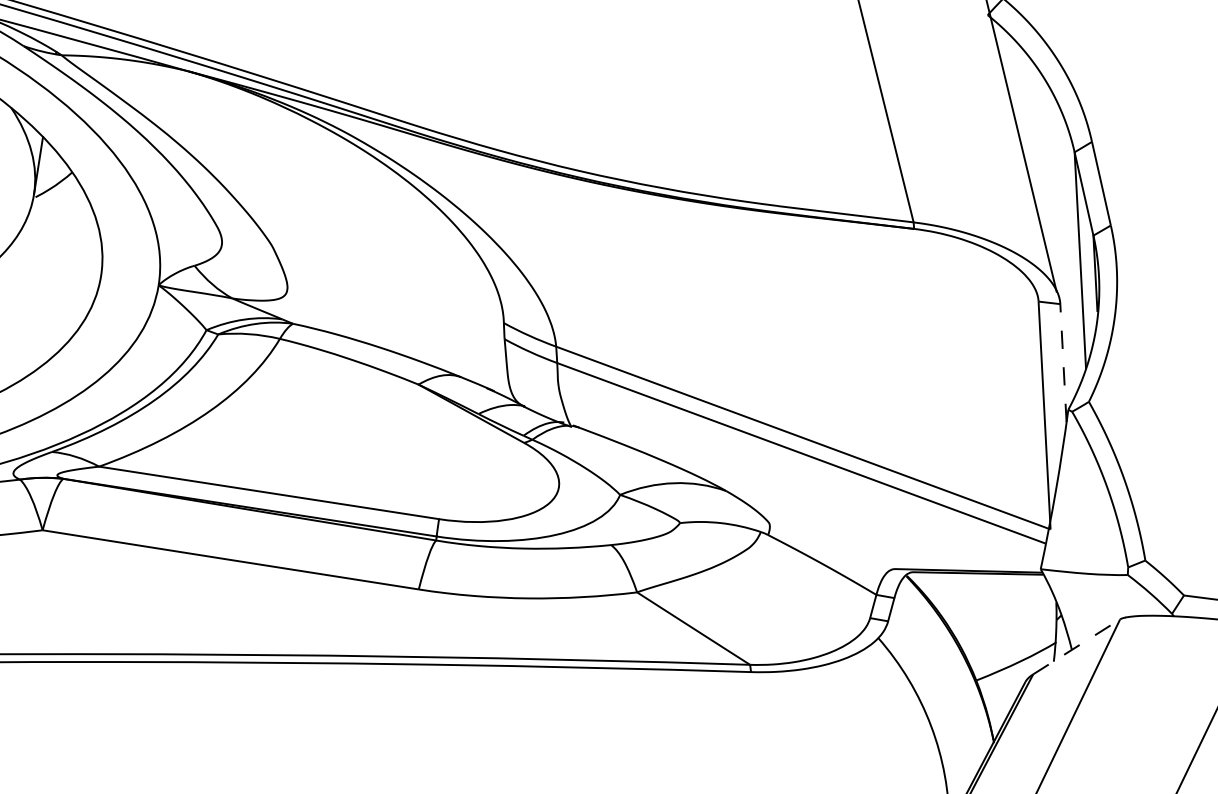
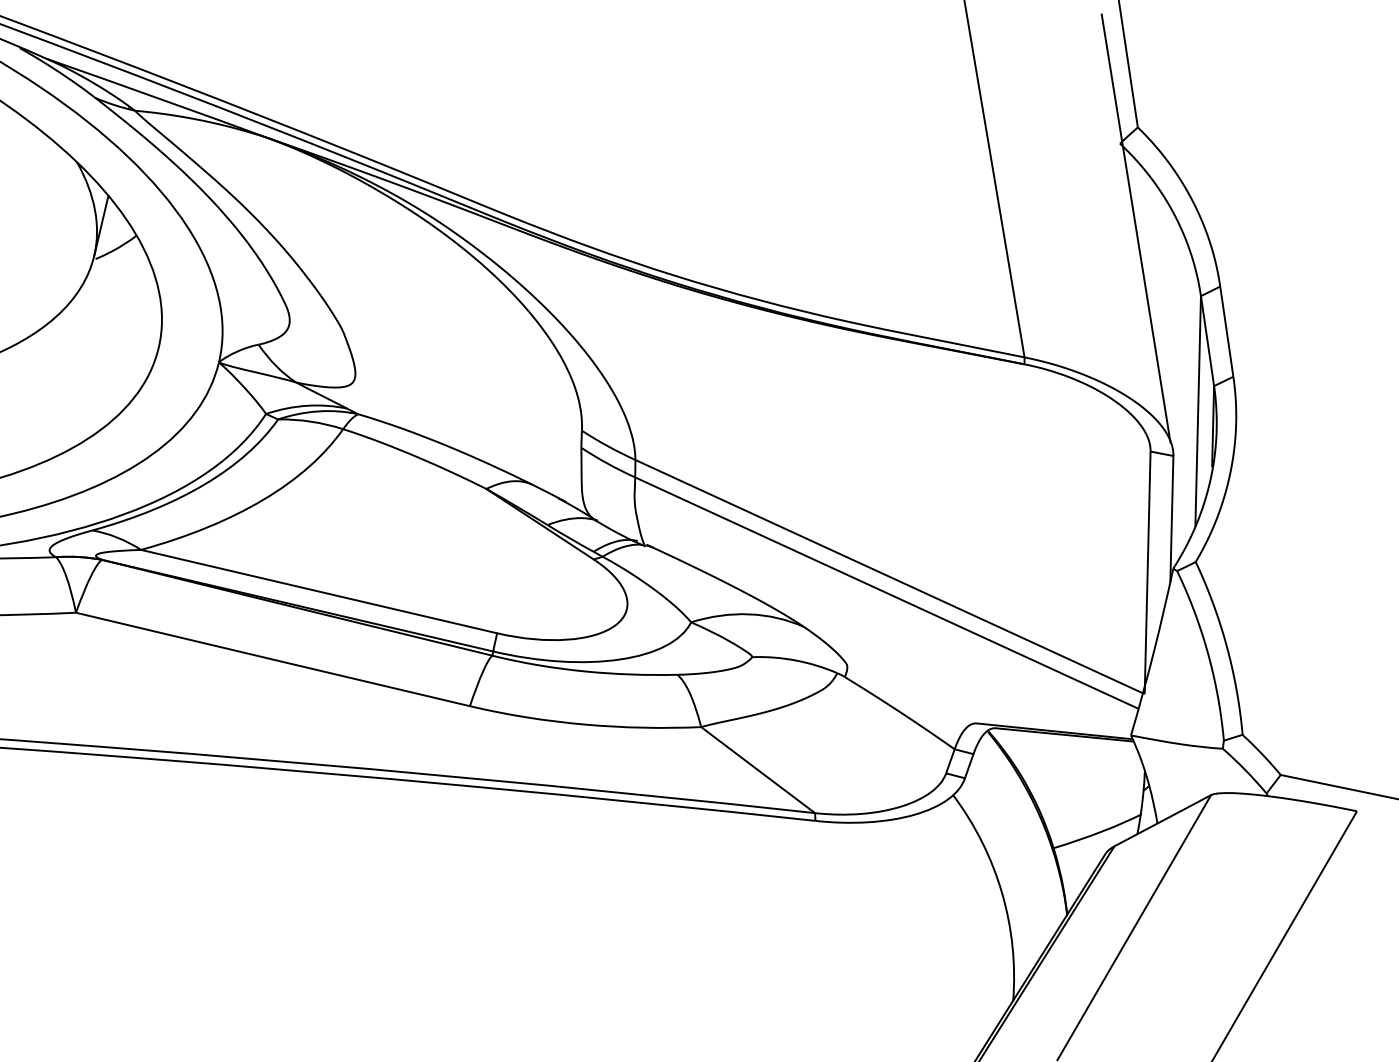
line: (1063, 362) -> (1171, 518), dashed -> solid
line: (1076, 646) -> (1162, 820), dashed -> solid

